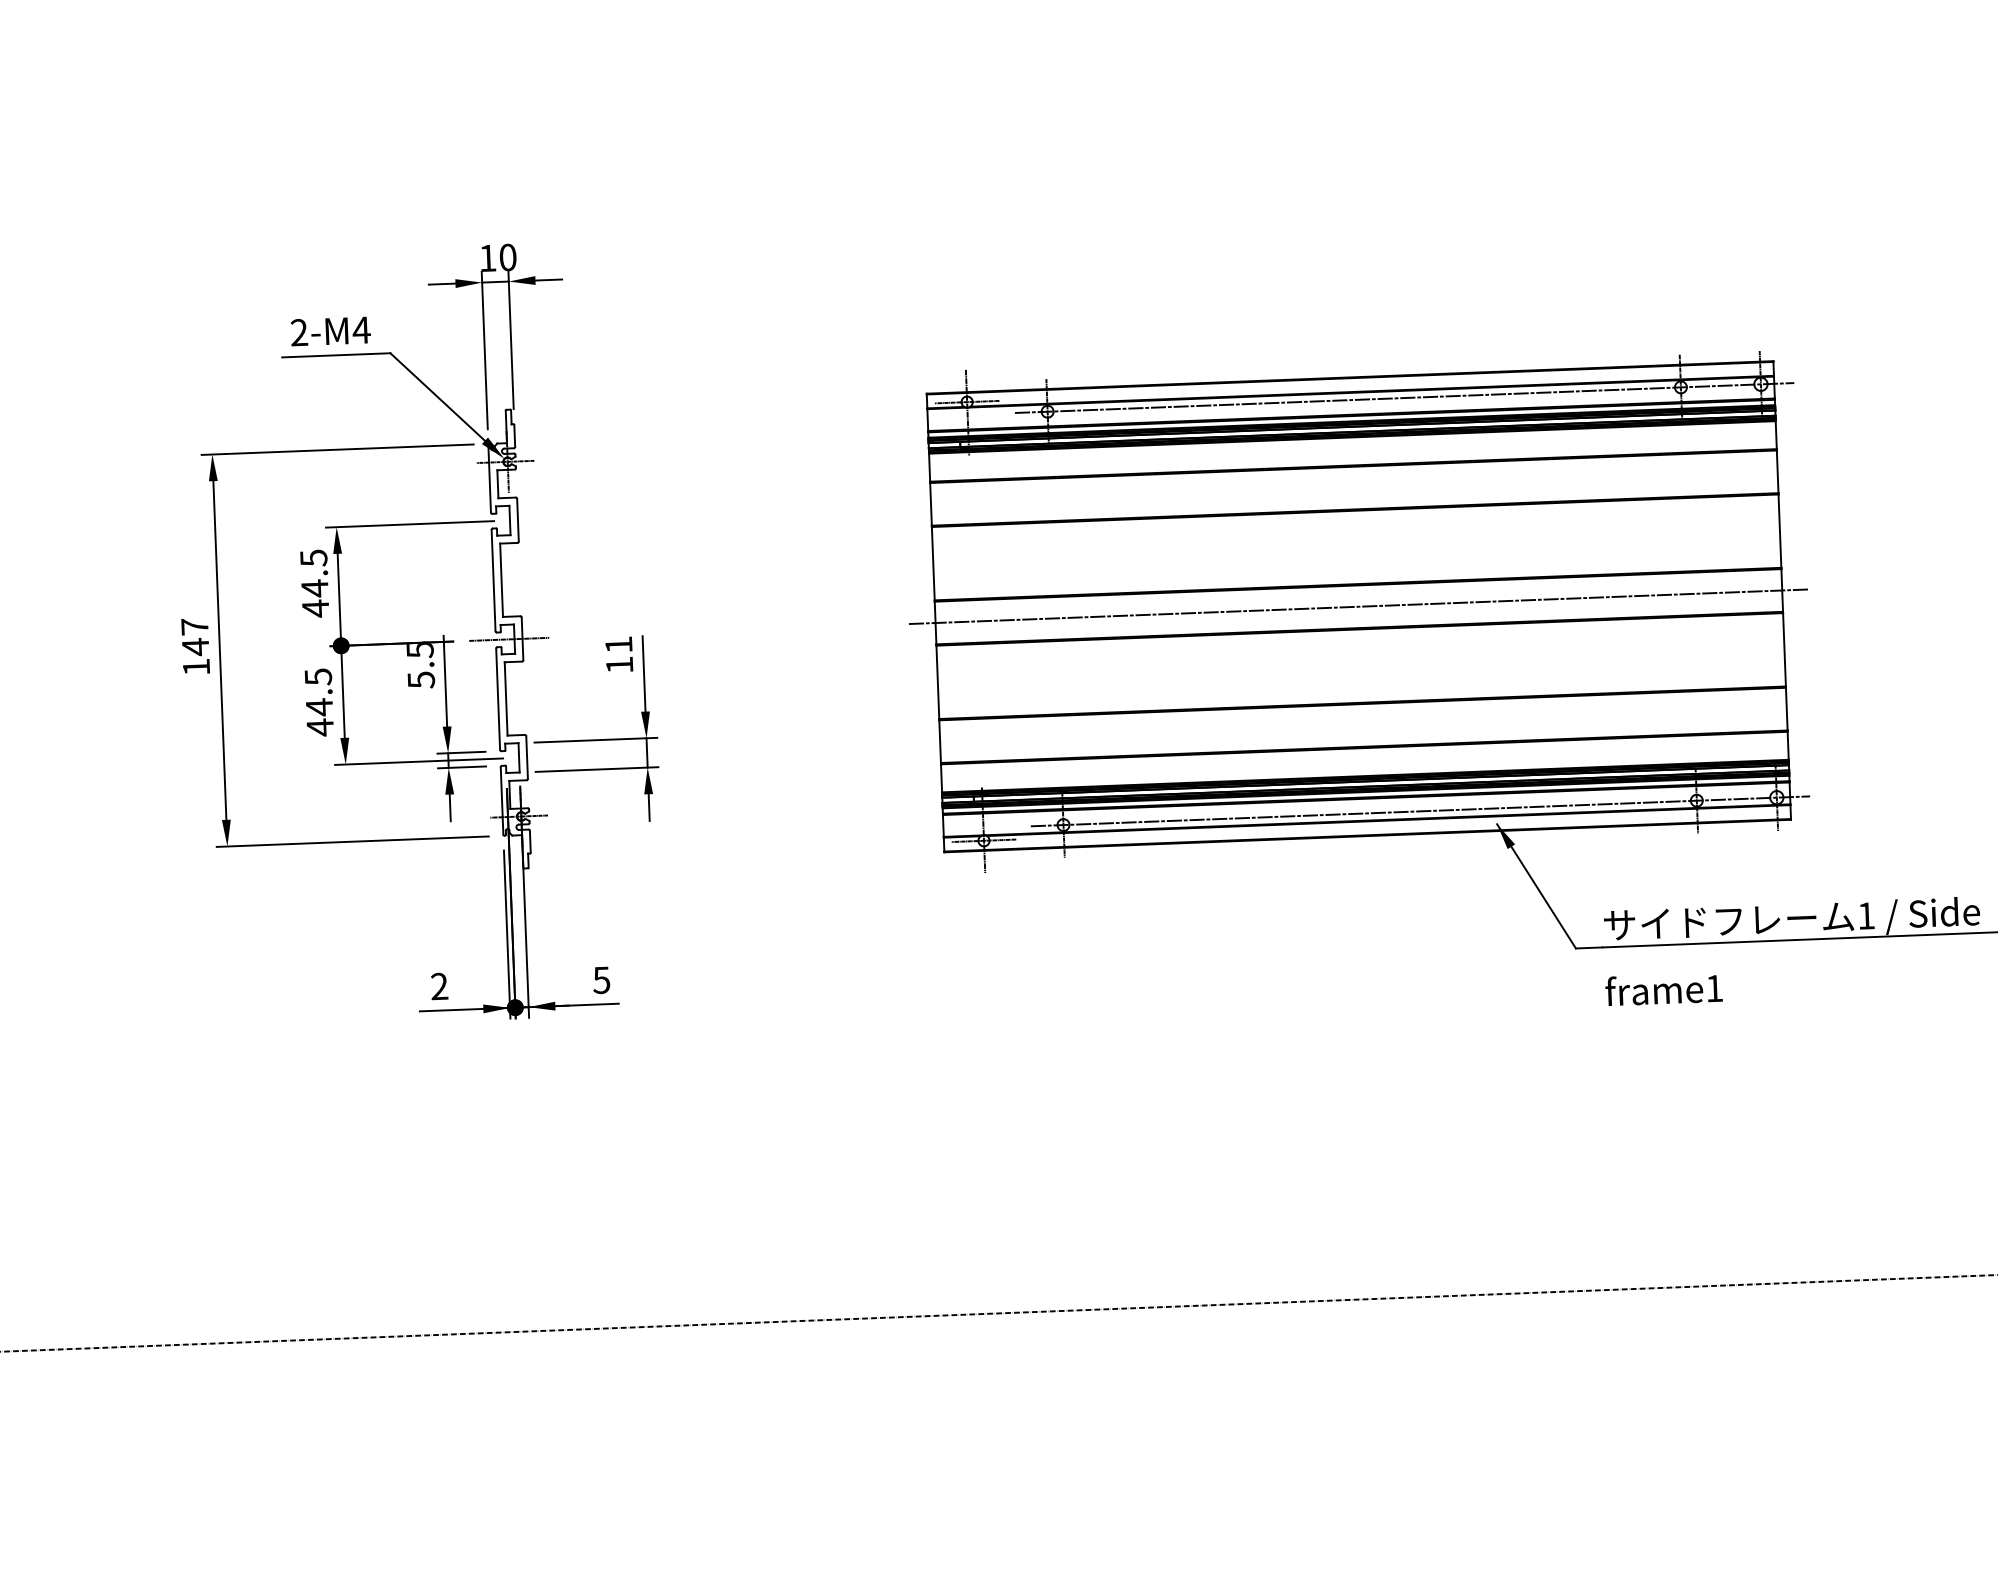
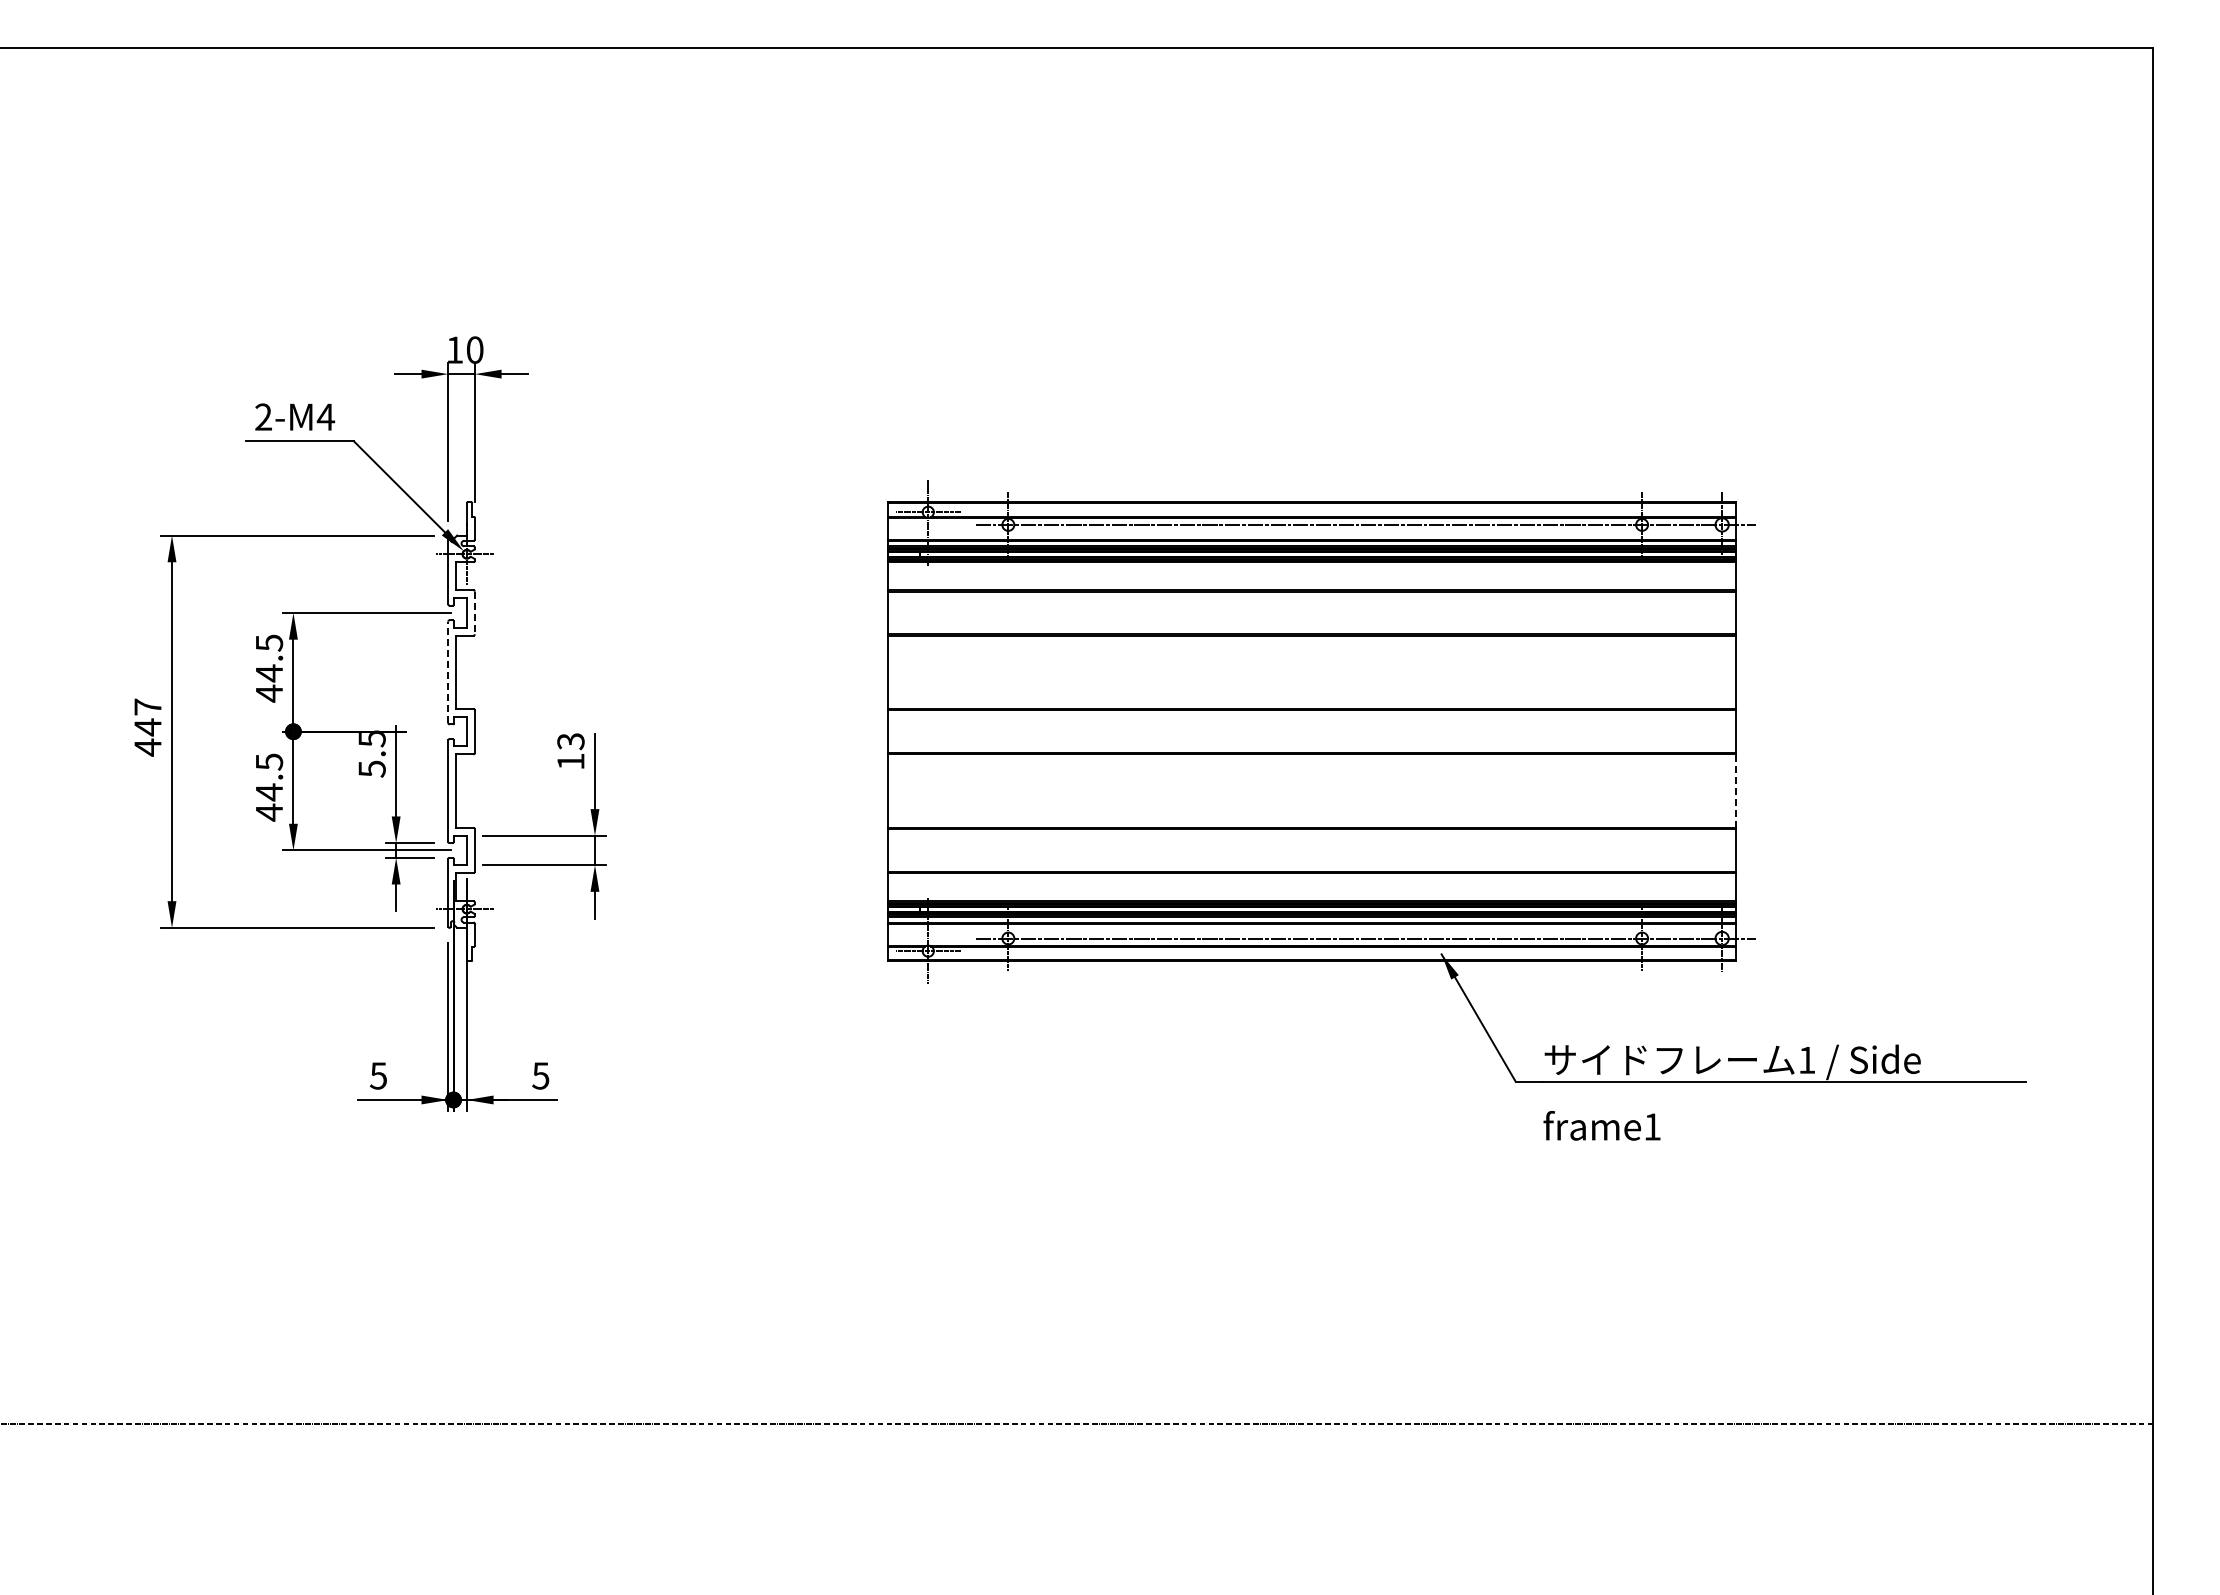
line: (517, 520) -> (474, 613), solid -> dashed
line: (493, 580) -> (448, 672), solid -> dashed
line: (1358, 606) -> (1311, 731), removed
line: (509, 639) -> (461, 731), removed
text: (618, 644) -> (570, 741), 11 -> 13
line: (1784, 650) -> (1735, 791), solid -> dashed
text: (195, 667) -> (147, 747), 147 -> 447
text: (438, 986) -> (377, 1075), 2 -> 5

